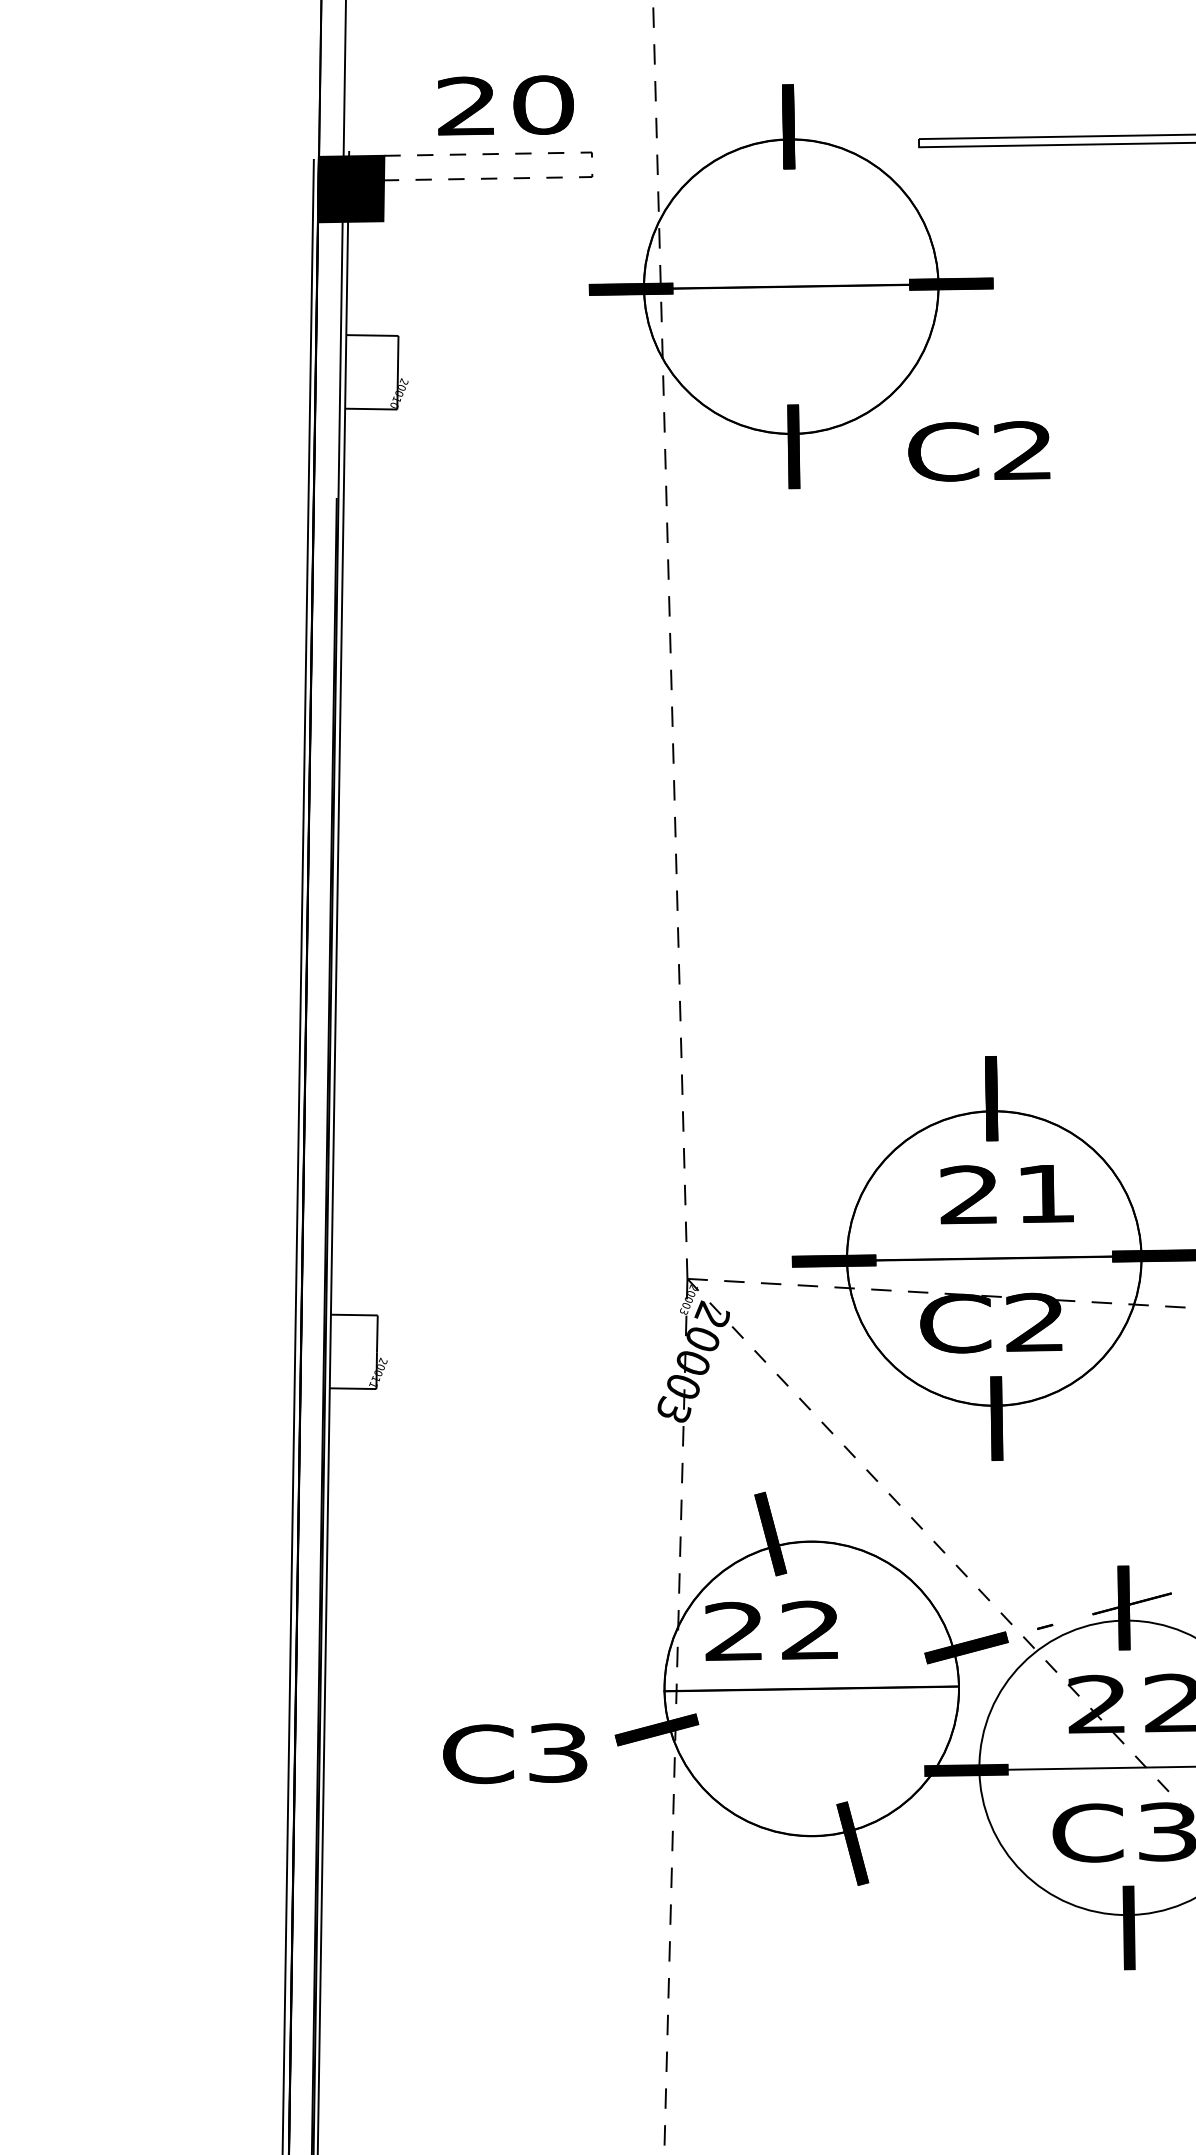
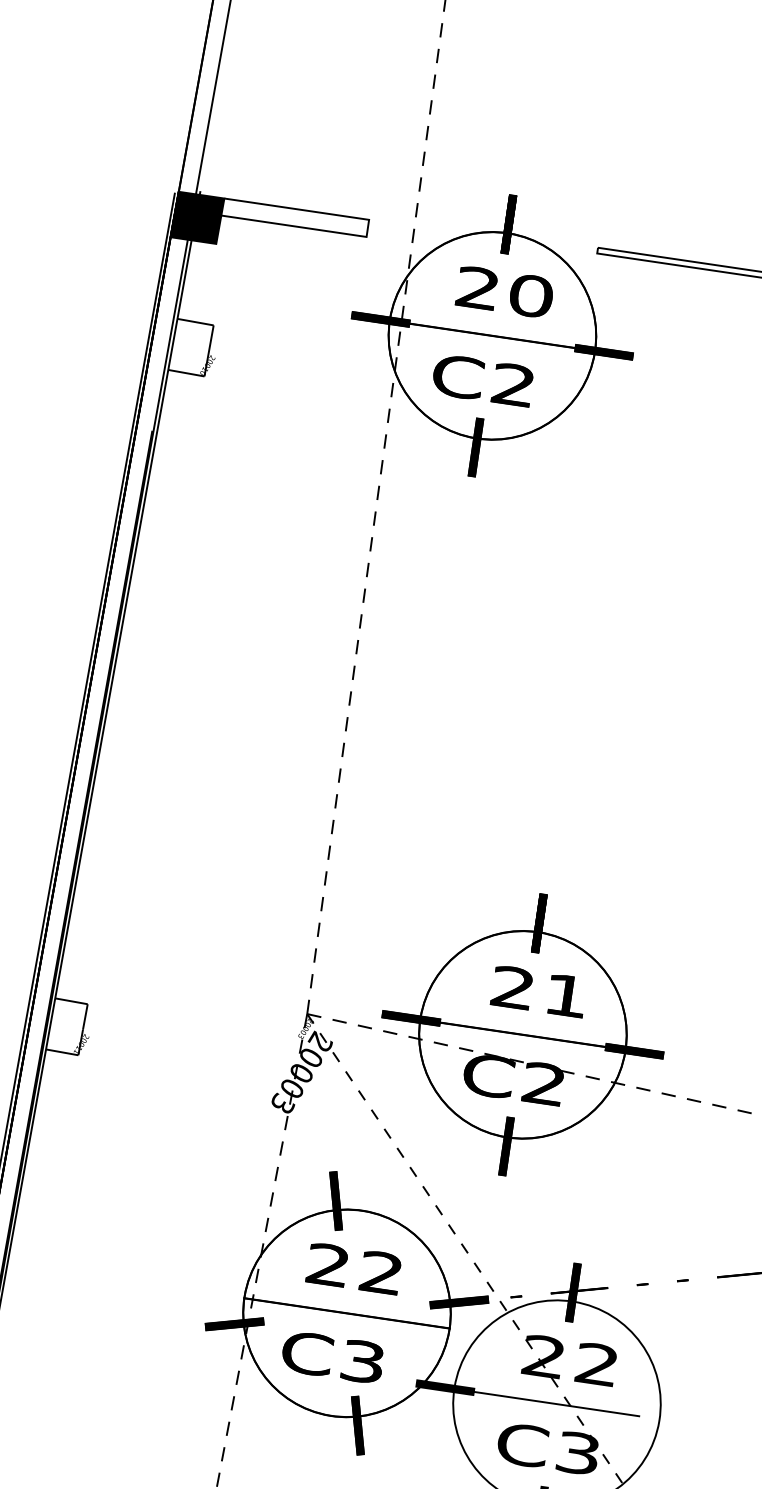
text: (505, 105) -> (504, 292), moved
line: (592, 165) -> (368, 228), dashed -> solid
text: (979, 451) -> (483, 380), moved
text: (771, 1630) -> (354, 1268), moved
text: (515, 1753) -> (333, 1357), moved

